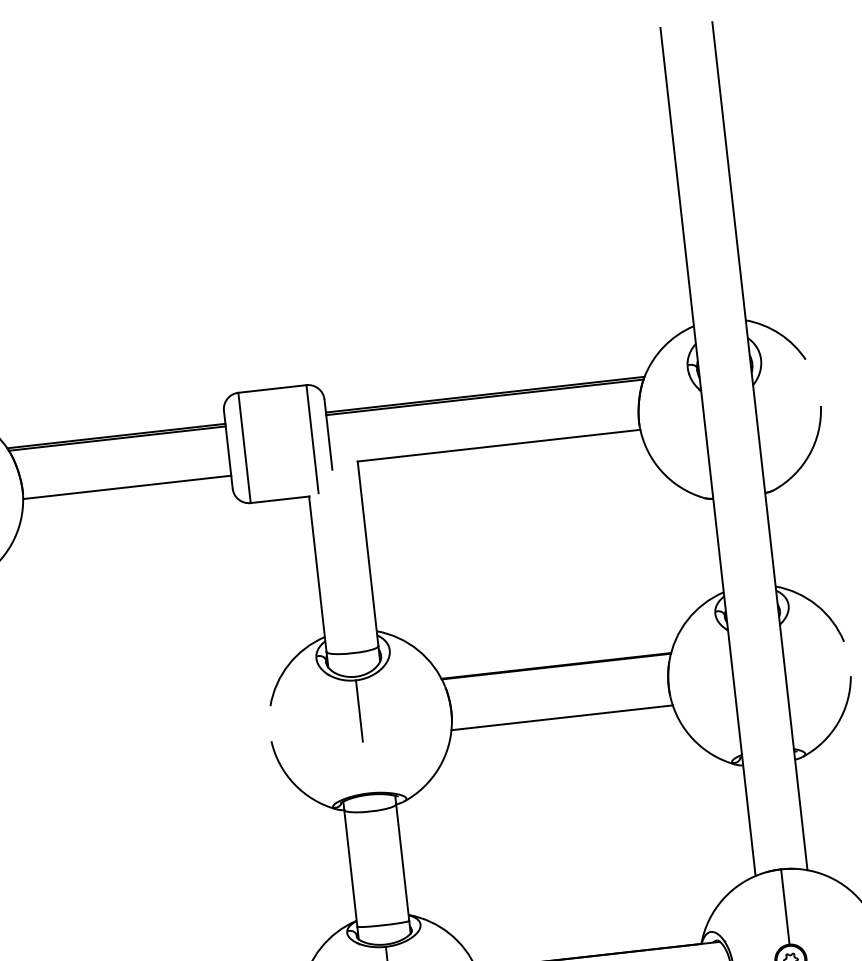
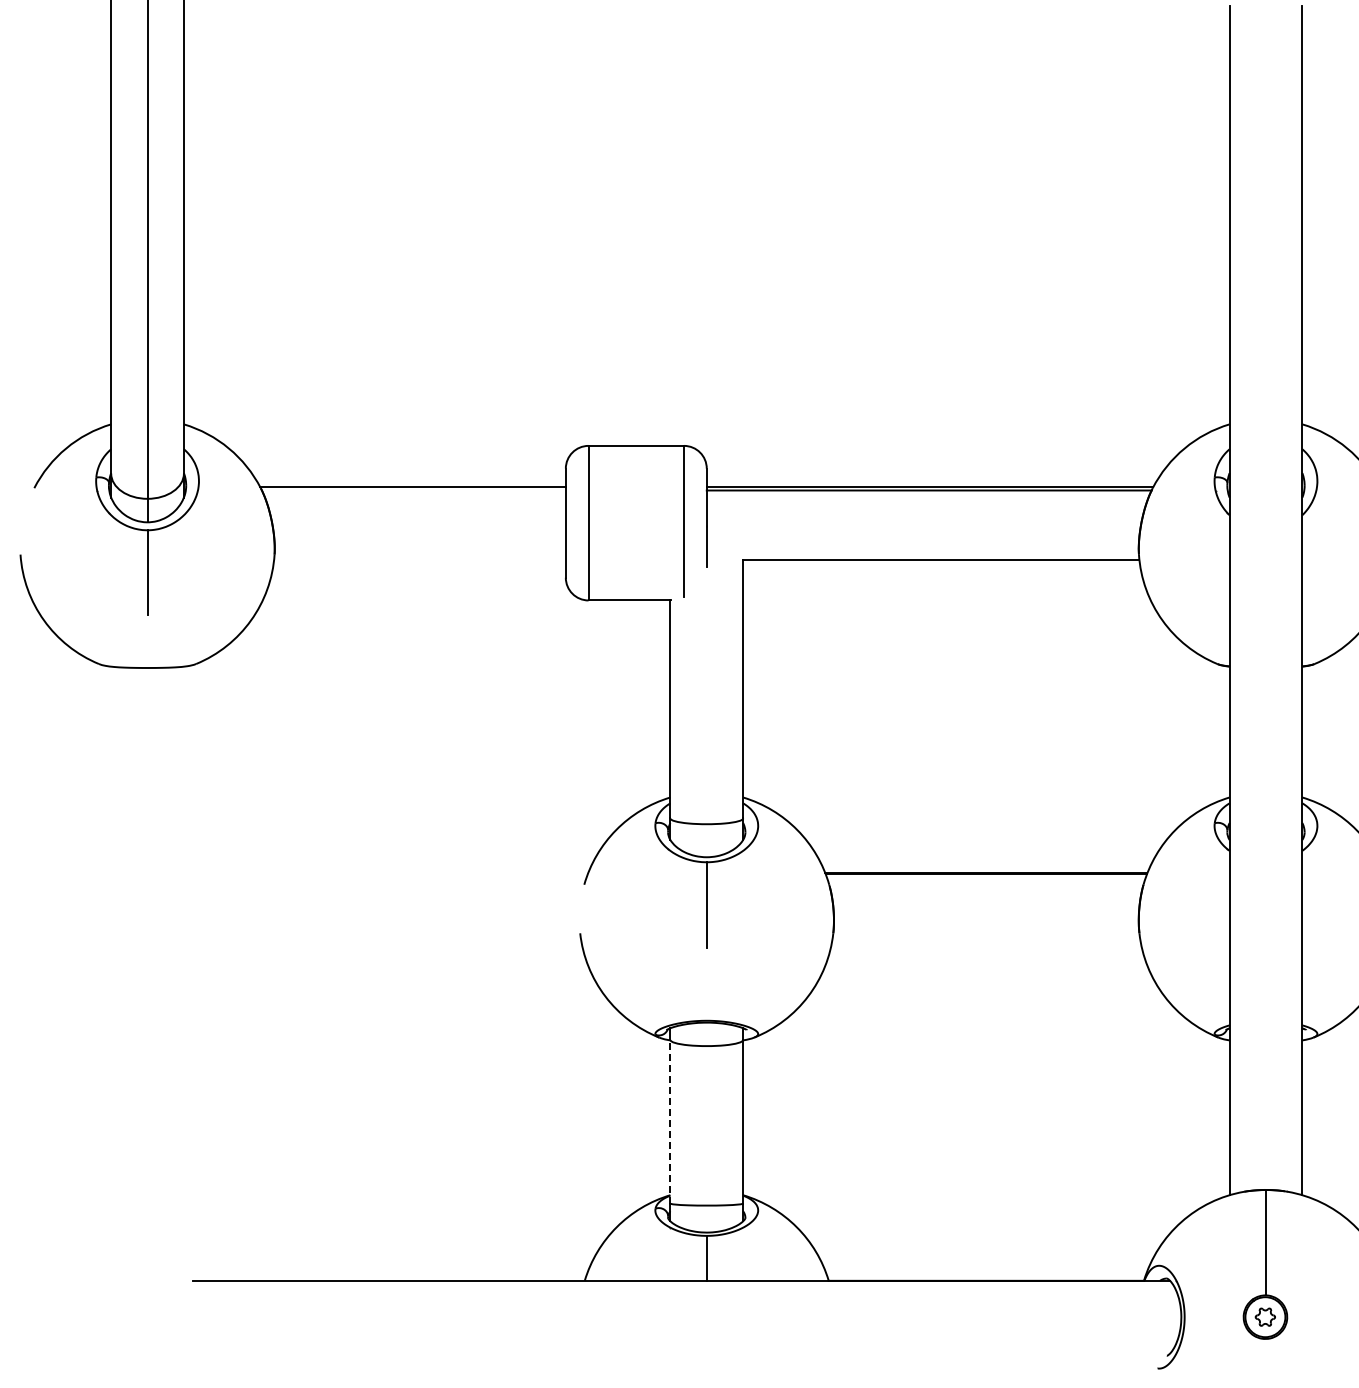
line: (117, 438) -> (413, 490), removed
line: (126, 487) -> (419, 559), removed
line: (562, 718) -> (986, 946), removed
line: (350, 868) -> (670, 1121), solid -> dashed

